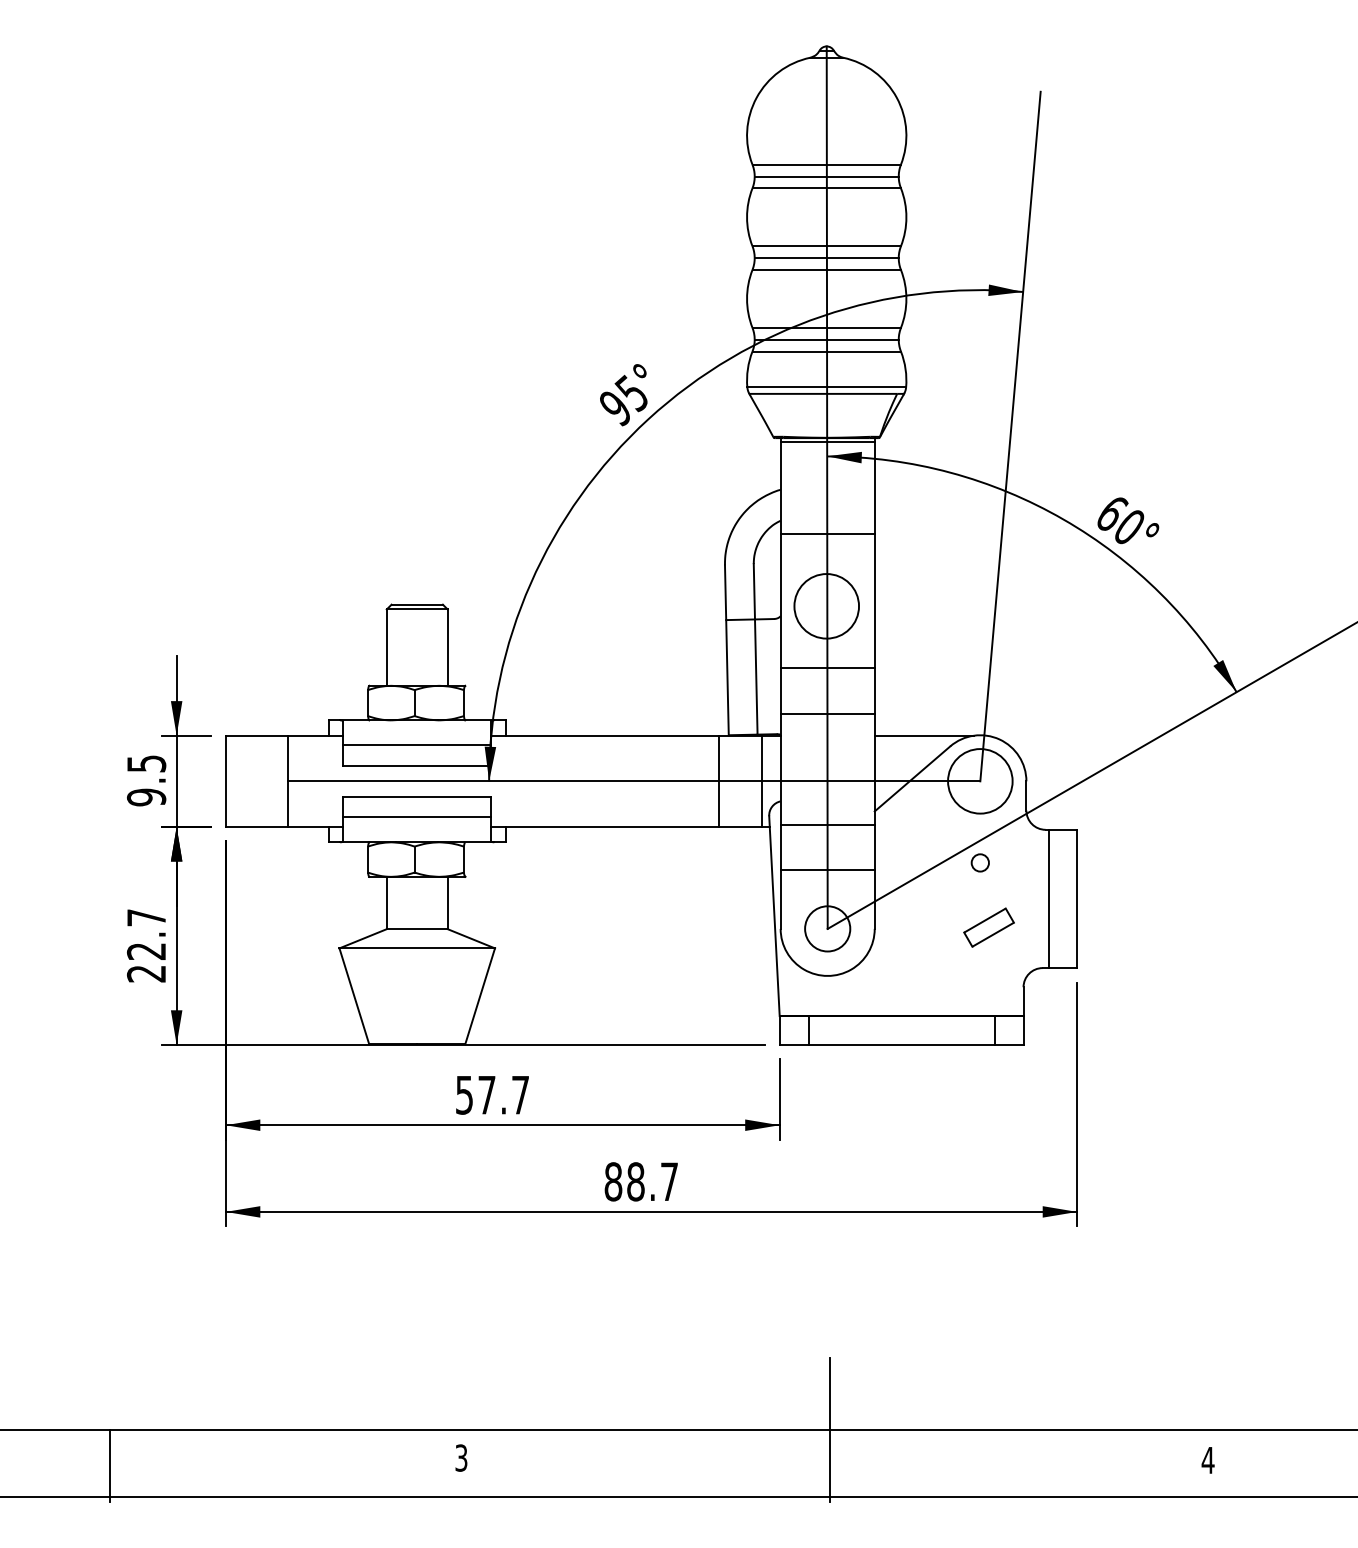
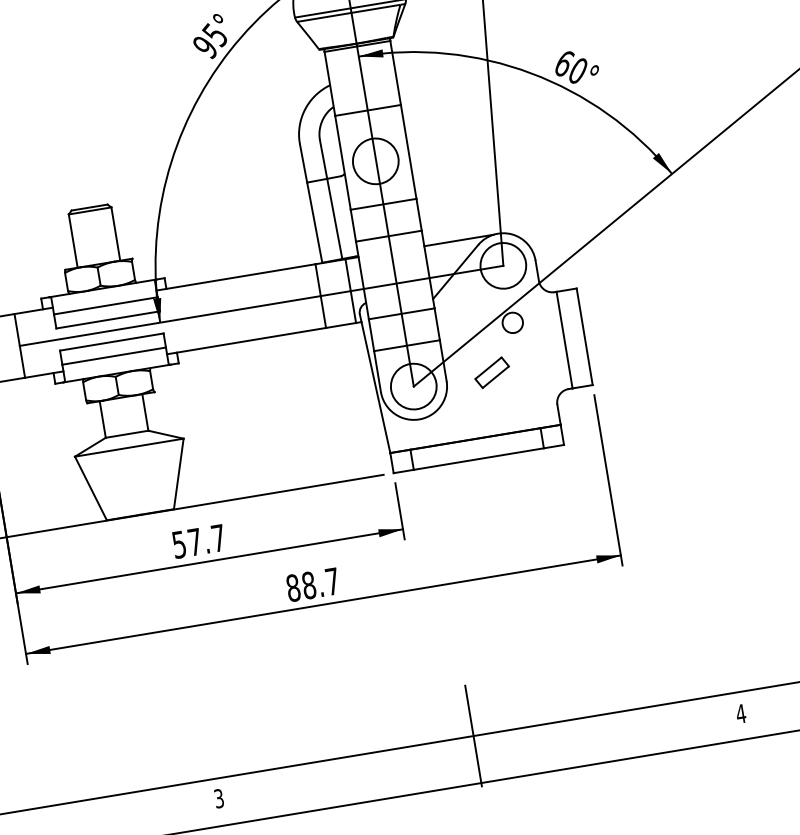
circle: (979, 862) -> (512, 322), size x1.67
part: (988, 927) -> (491, 372), moved
circle: (827, 928) -> (413, 386), size x1.43

